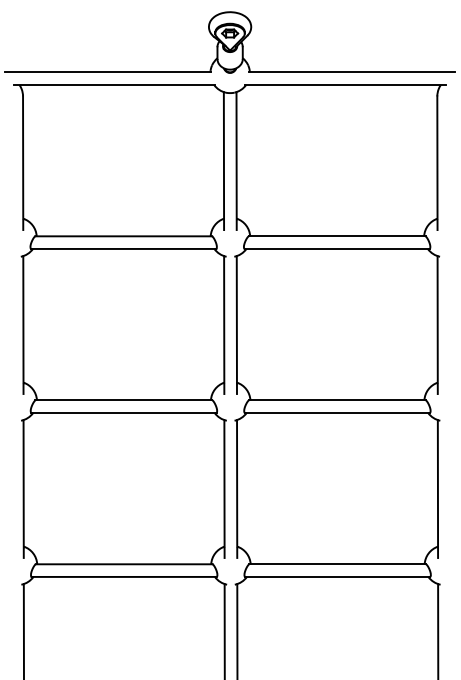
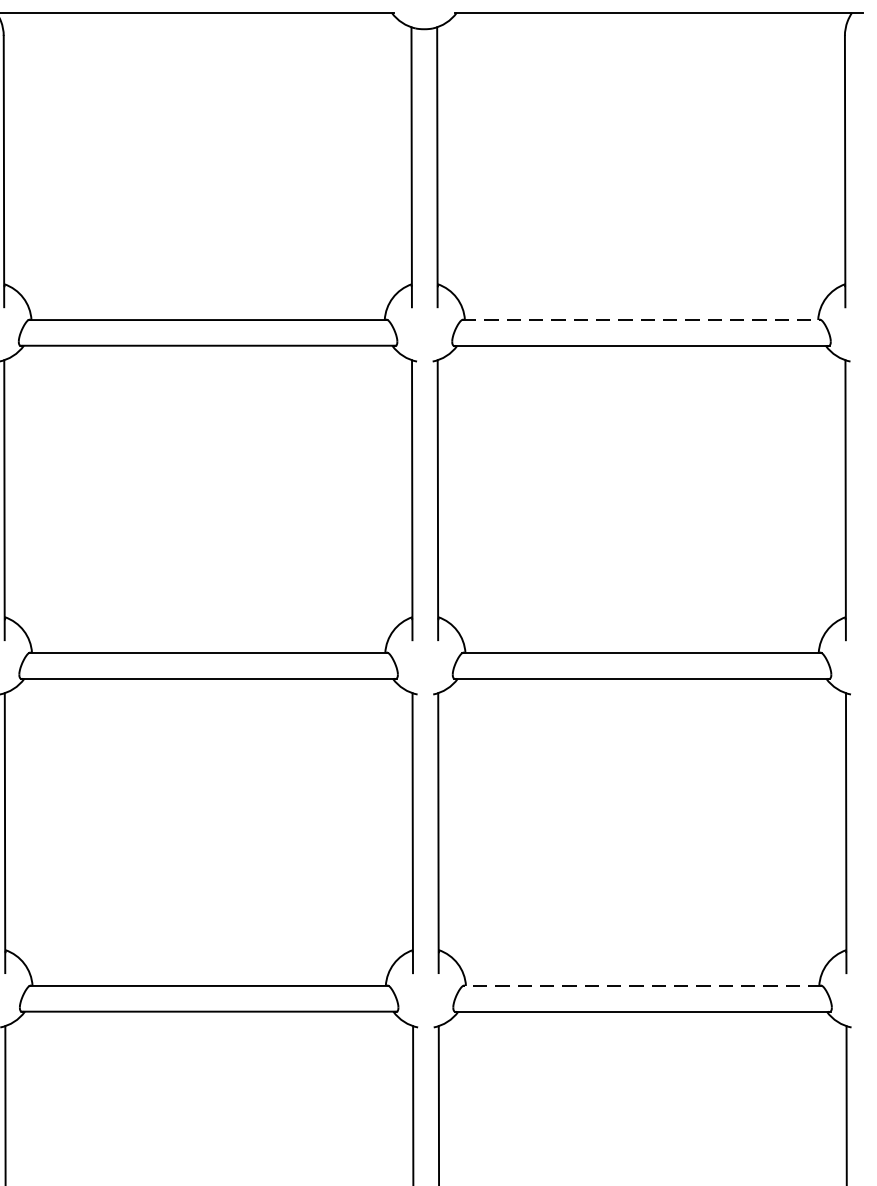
line: (337, 236) -> (642, 320), solid -> dashed
line: (337, 564) -> (642, 986), solid -> dashed

